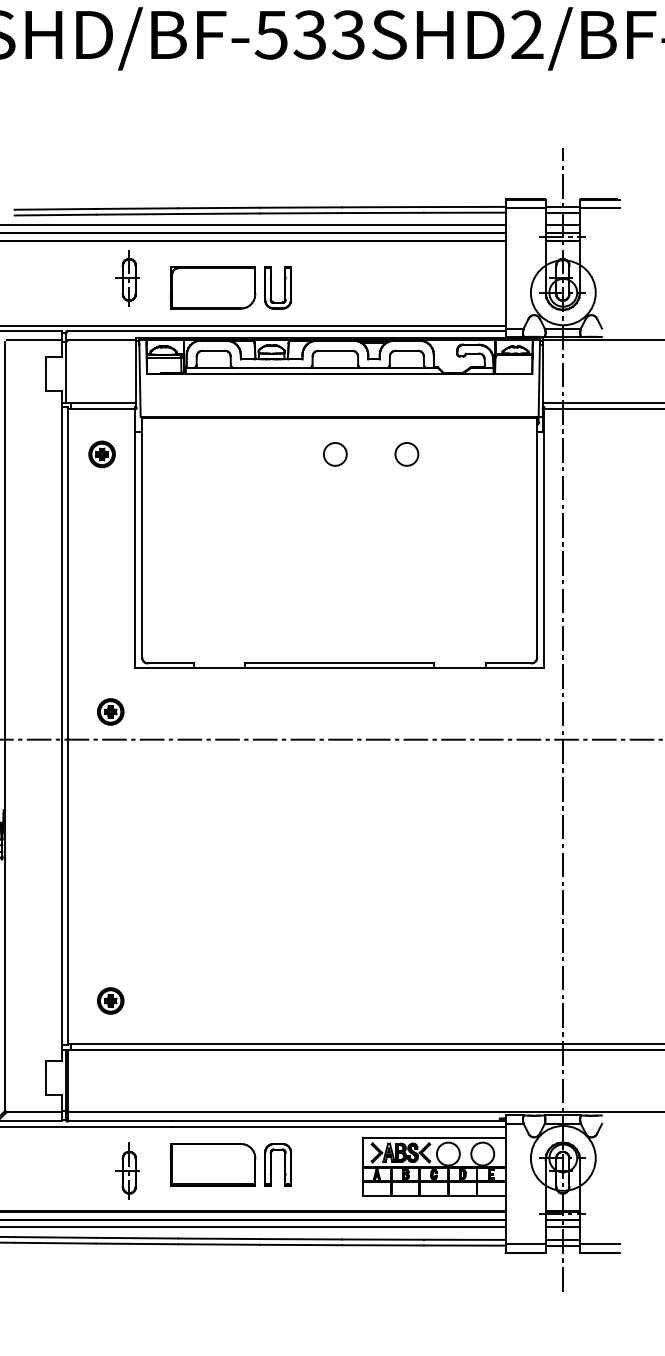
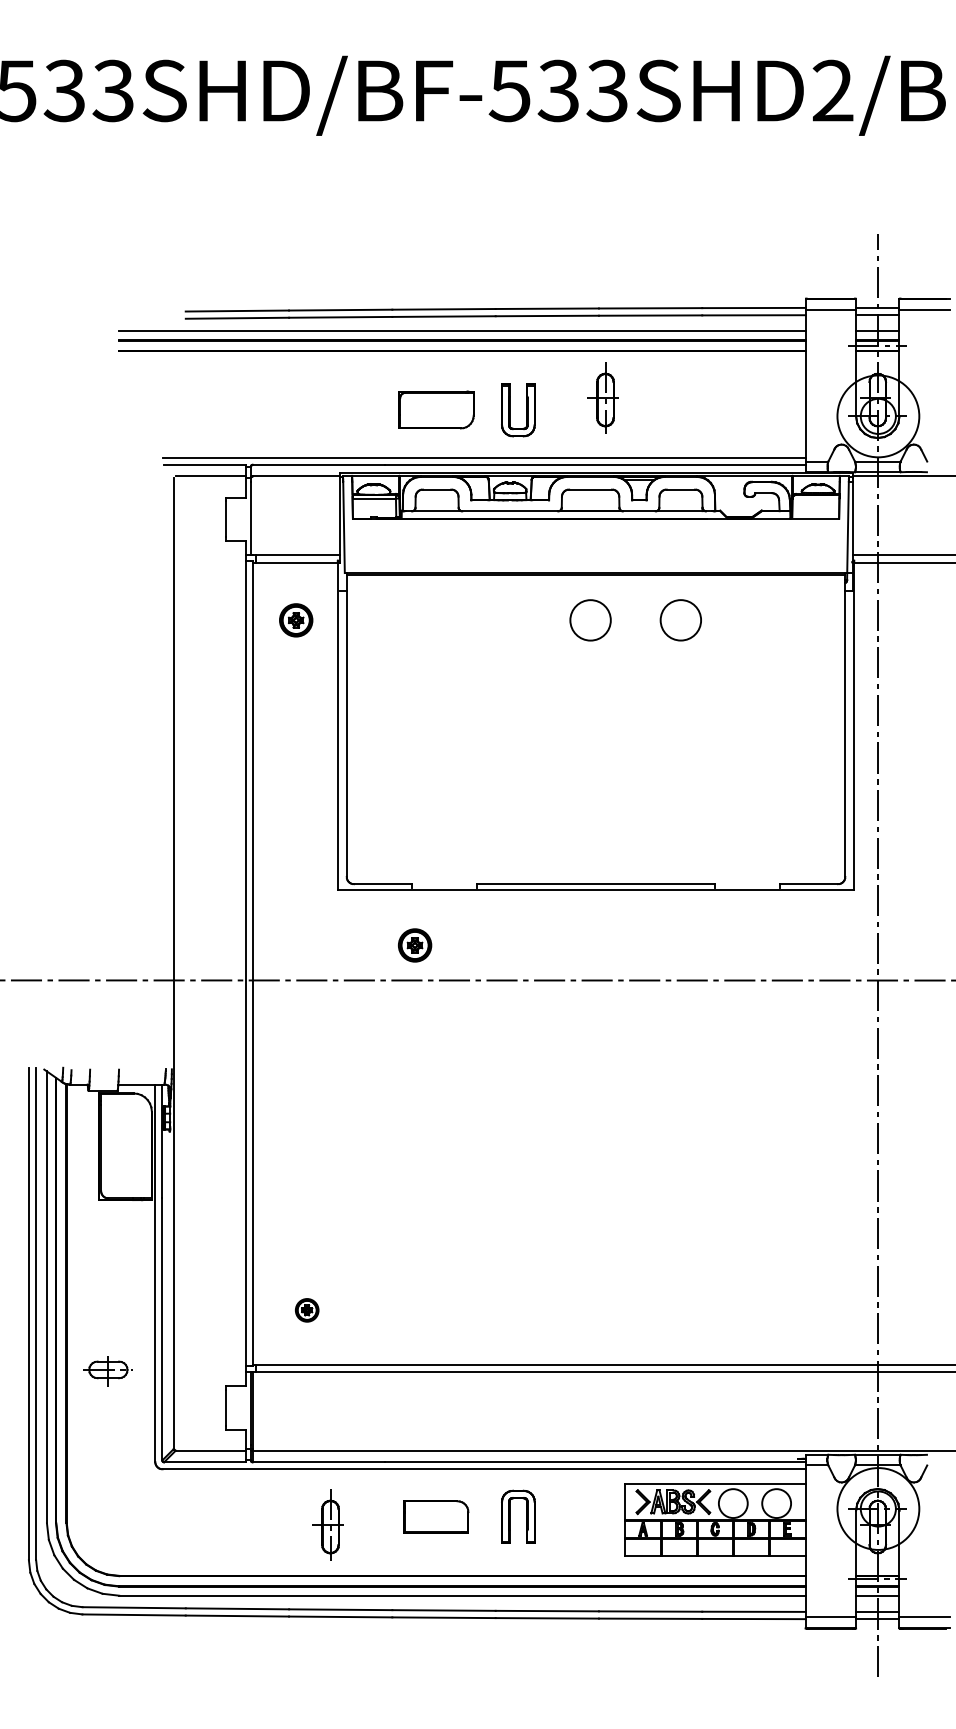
part: (126, 277) -> (602, 397), moved
part: (213, 287) -> (436, 409), size x0.7
circle: (335, 453) -> (590, 619), size x1.4
circle: (406, 454) -> (680, 620), size x1.4
part: (111, 711) -> (415, 945), moved
part: (111, 1001) -> (307, 1310), size x0.7
part: (213, 1164) -> (436, 1516), size x0.6

